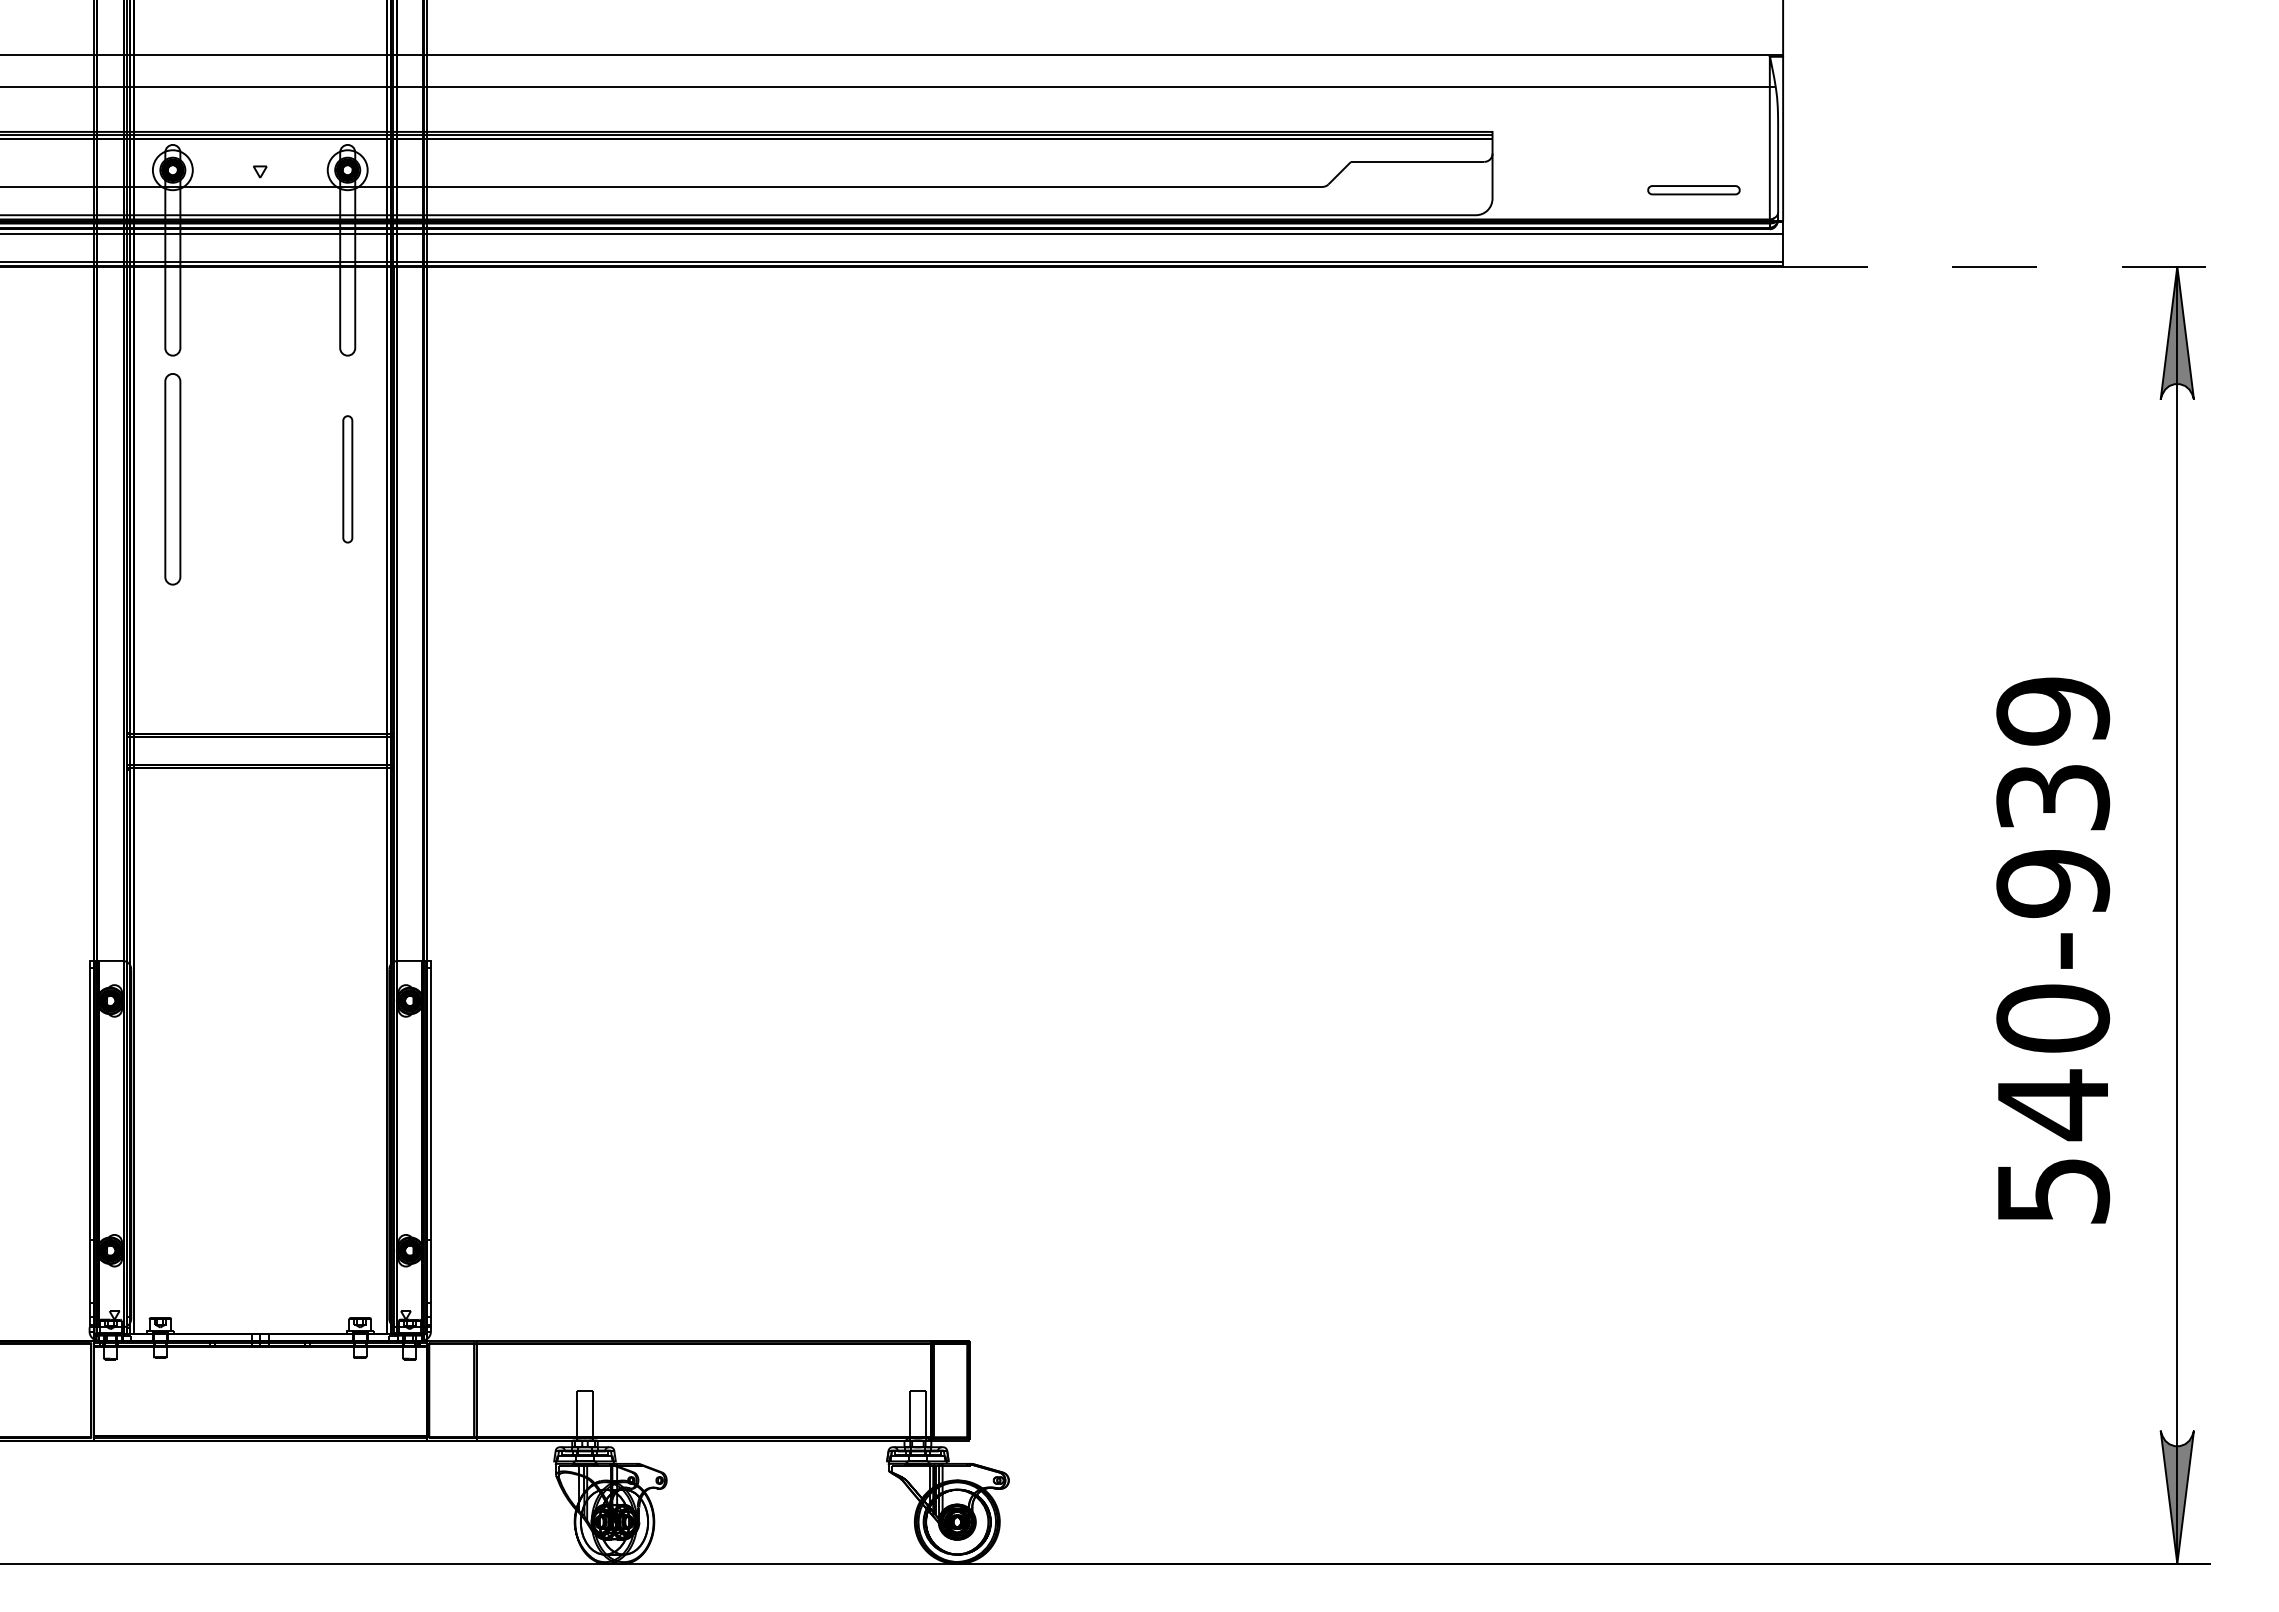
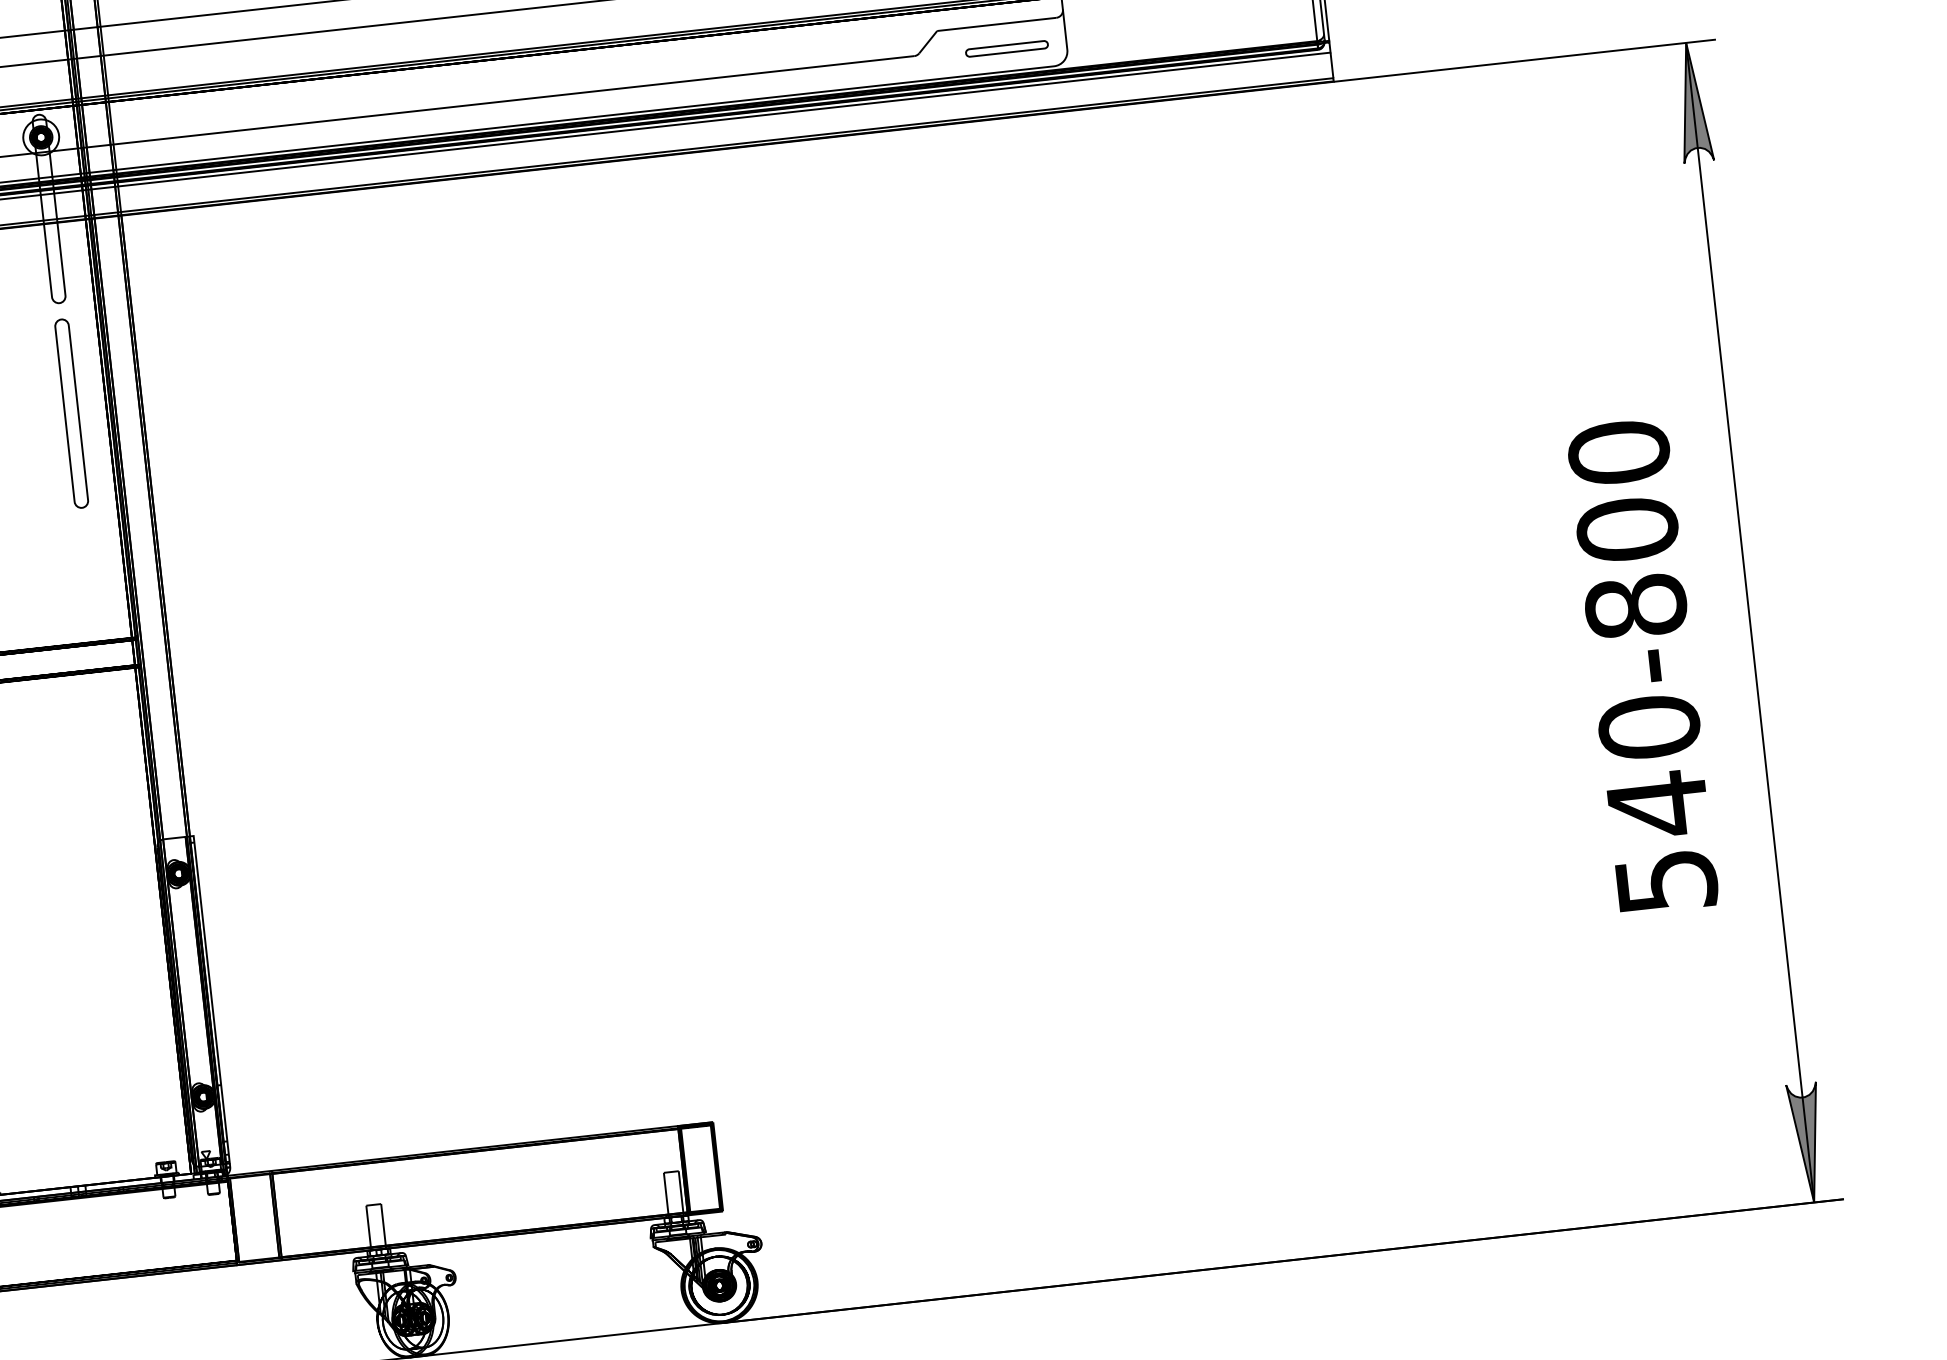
part: (1693, 190) -> (1006, 49), moved
line: (1996, 266) -> (1524, 60), dashed -> solid
part: (347, 479) -> (71, 413), size x1.67
text: (2053, 797) -> (1627, 529), 540-939 -> 540-800

